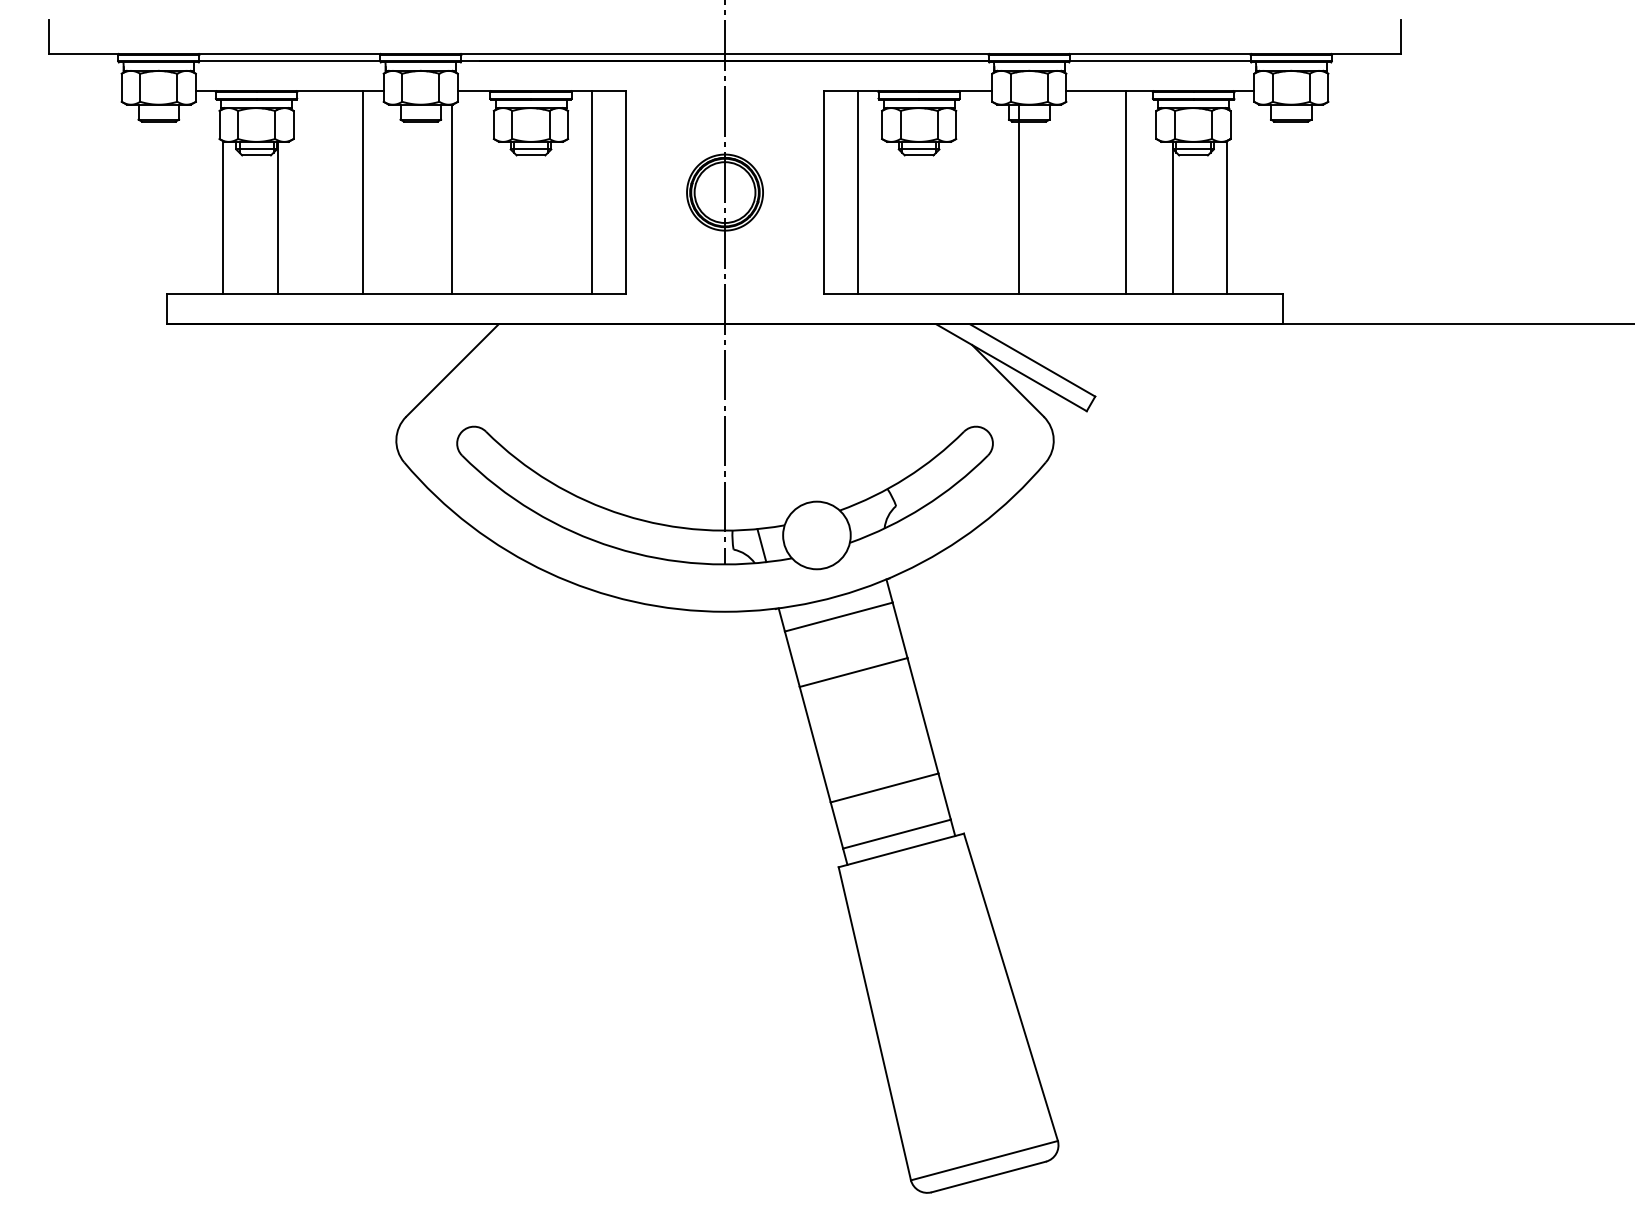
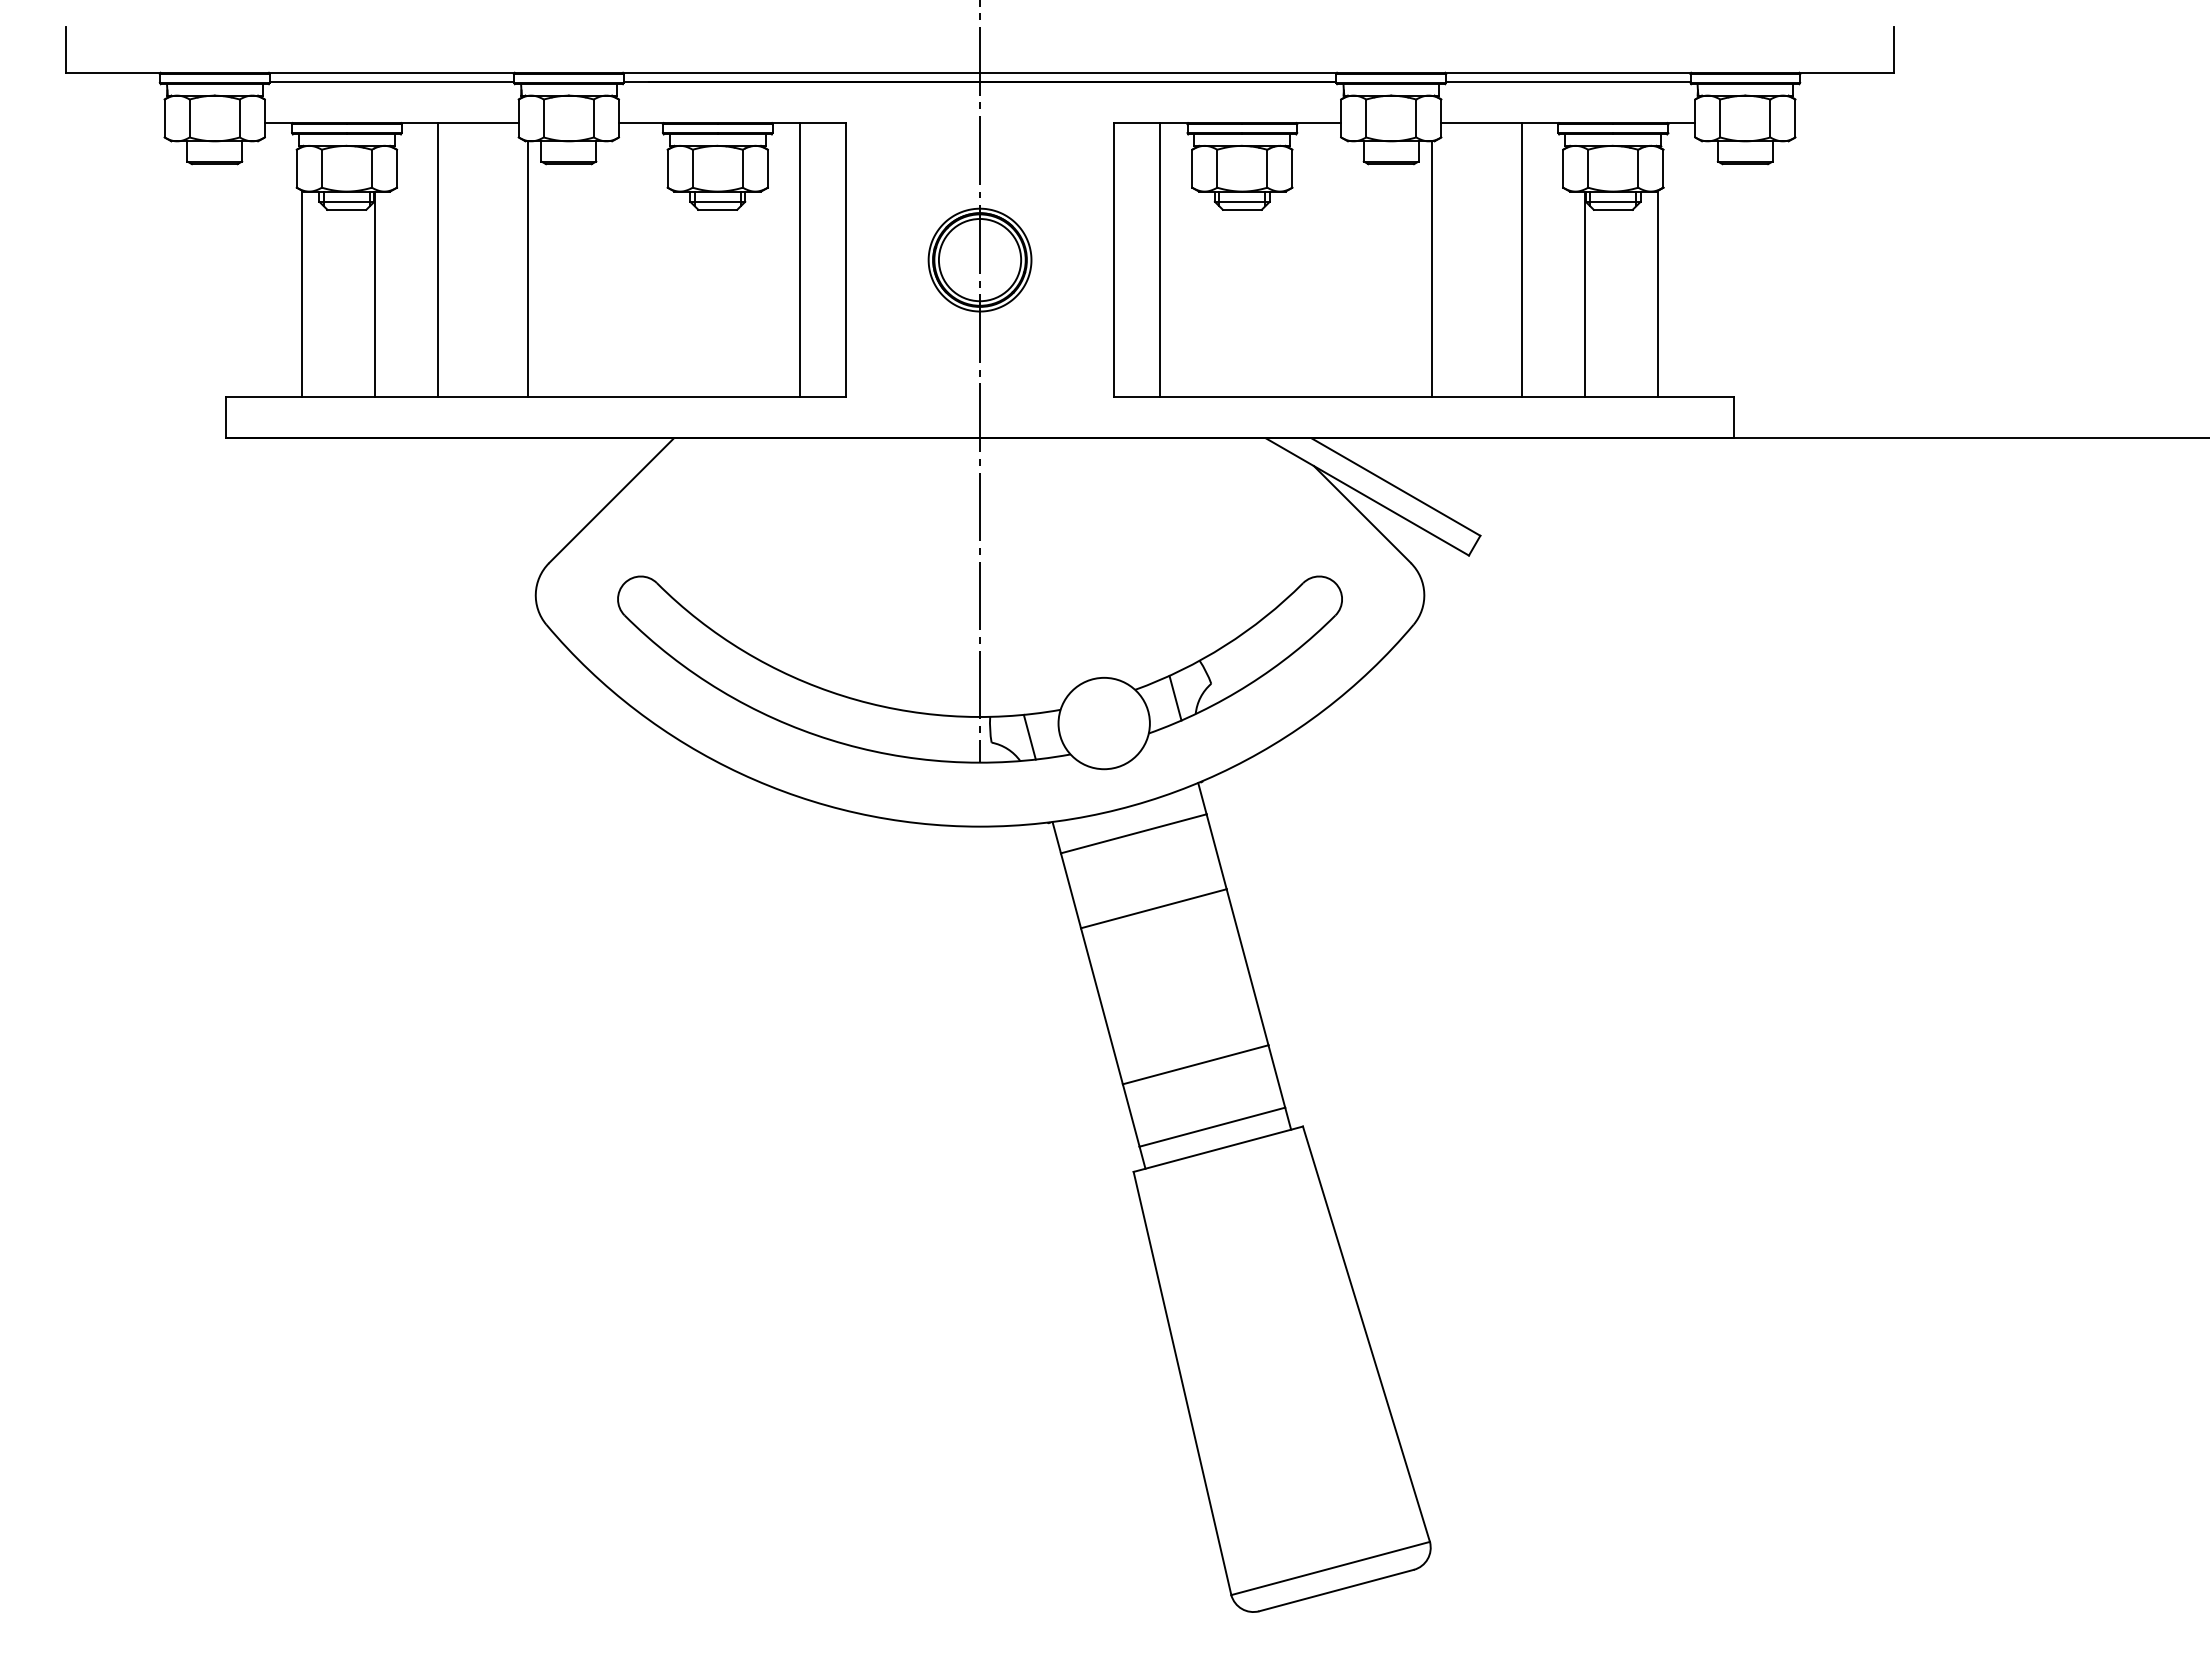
line: (362, 192) -> (438, 260), moved
line: (451, 199) -> (528, 269), moved
line: (1019, 199) -> (1431, 269), moved
line: (869, 516) -> (1175, 697), added

